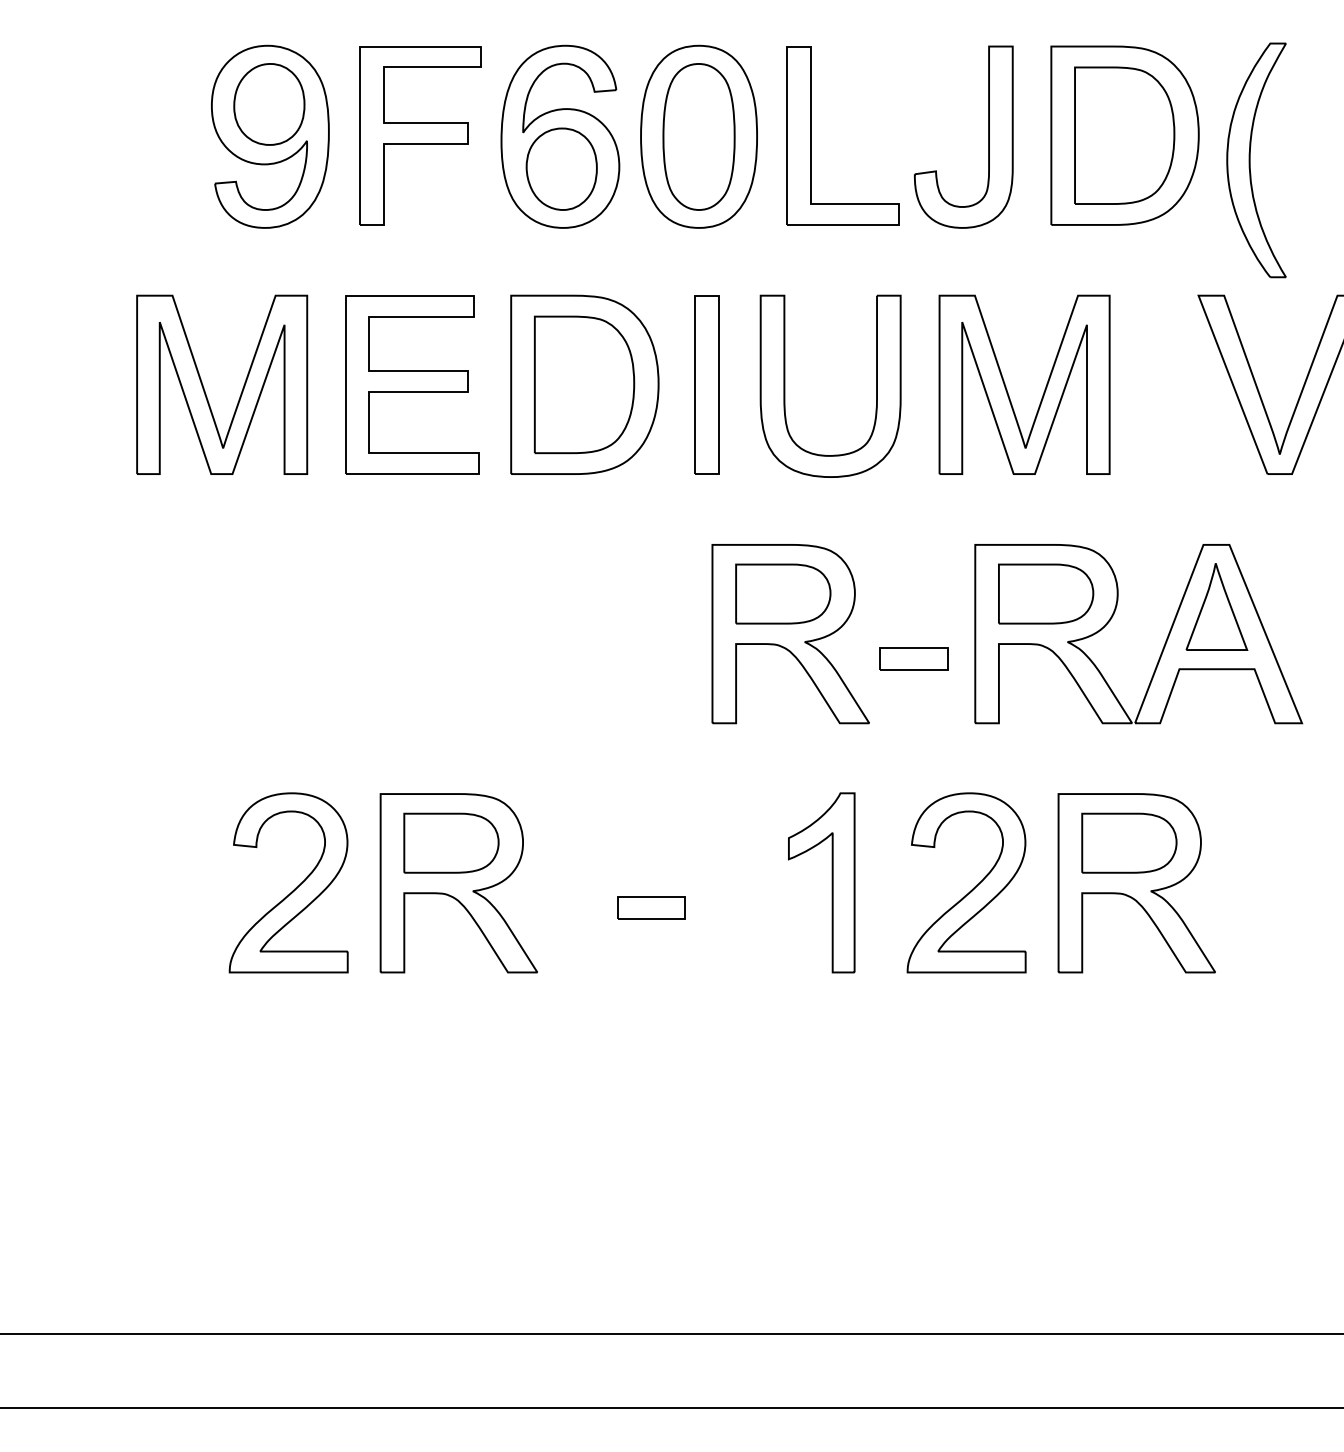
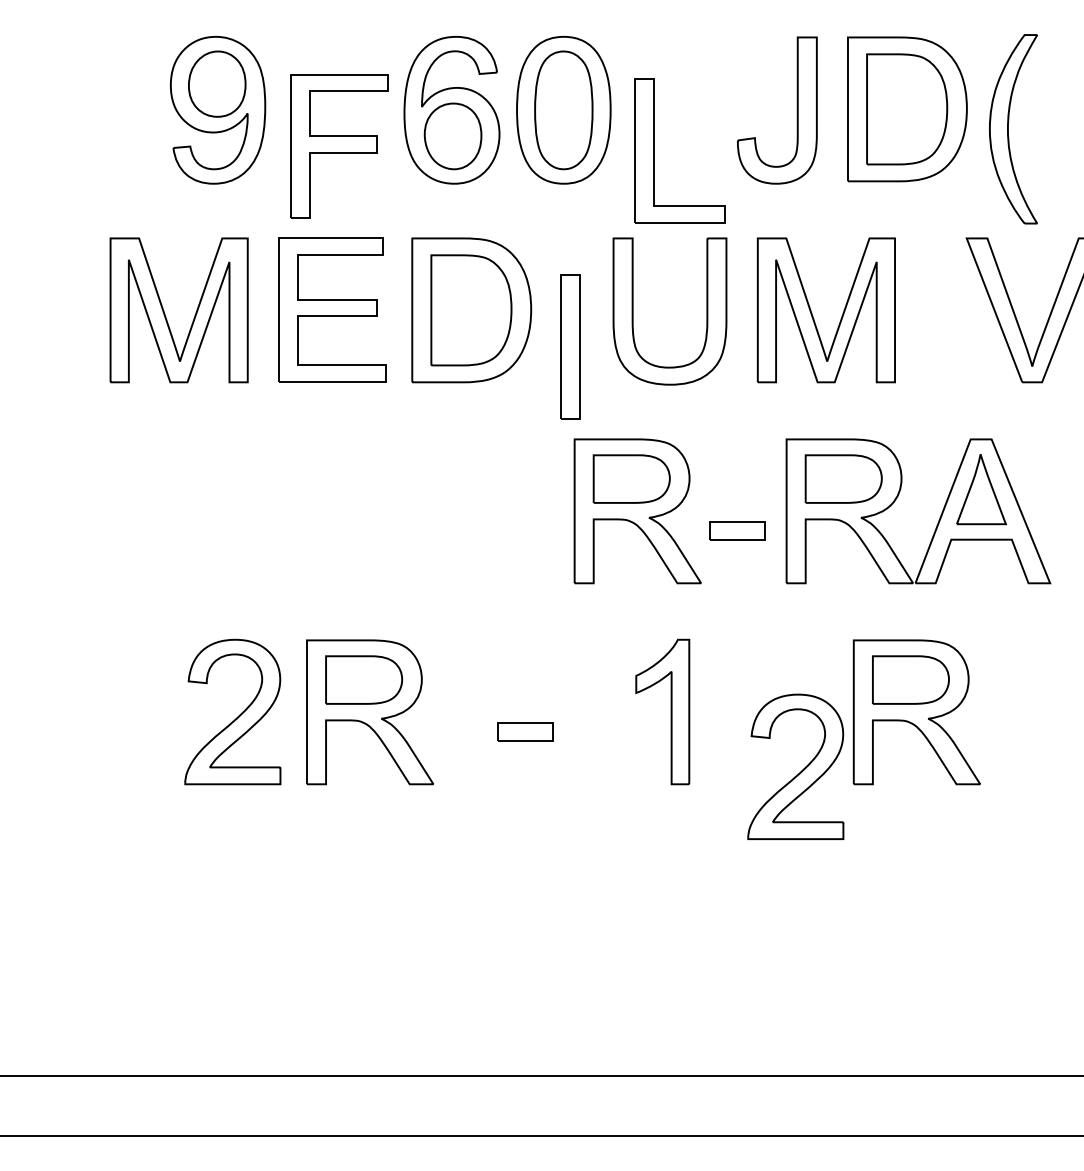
part: (420, 135) -> (339, 146), moved
part: (811, 135) -> (654, 151), moved
part: (706, 384) -> (569, 346), moved
part: (972, 888) -> (800, 771), moved

